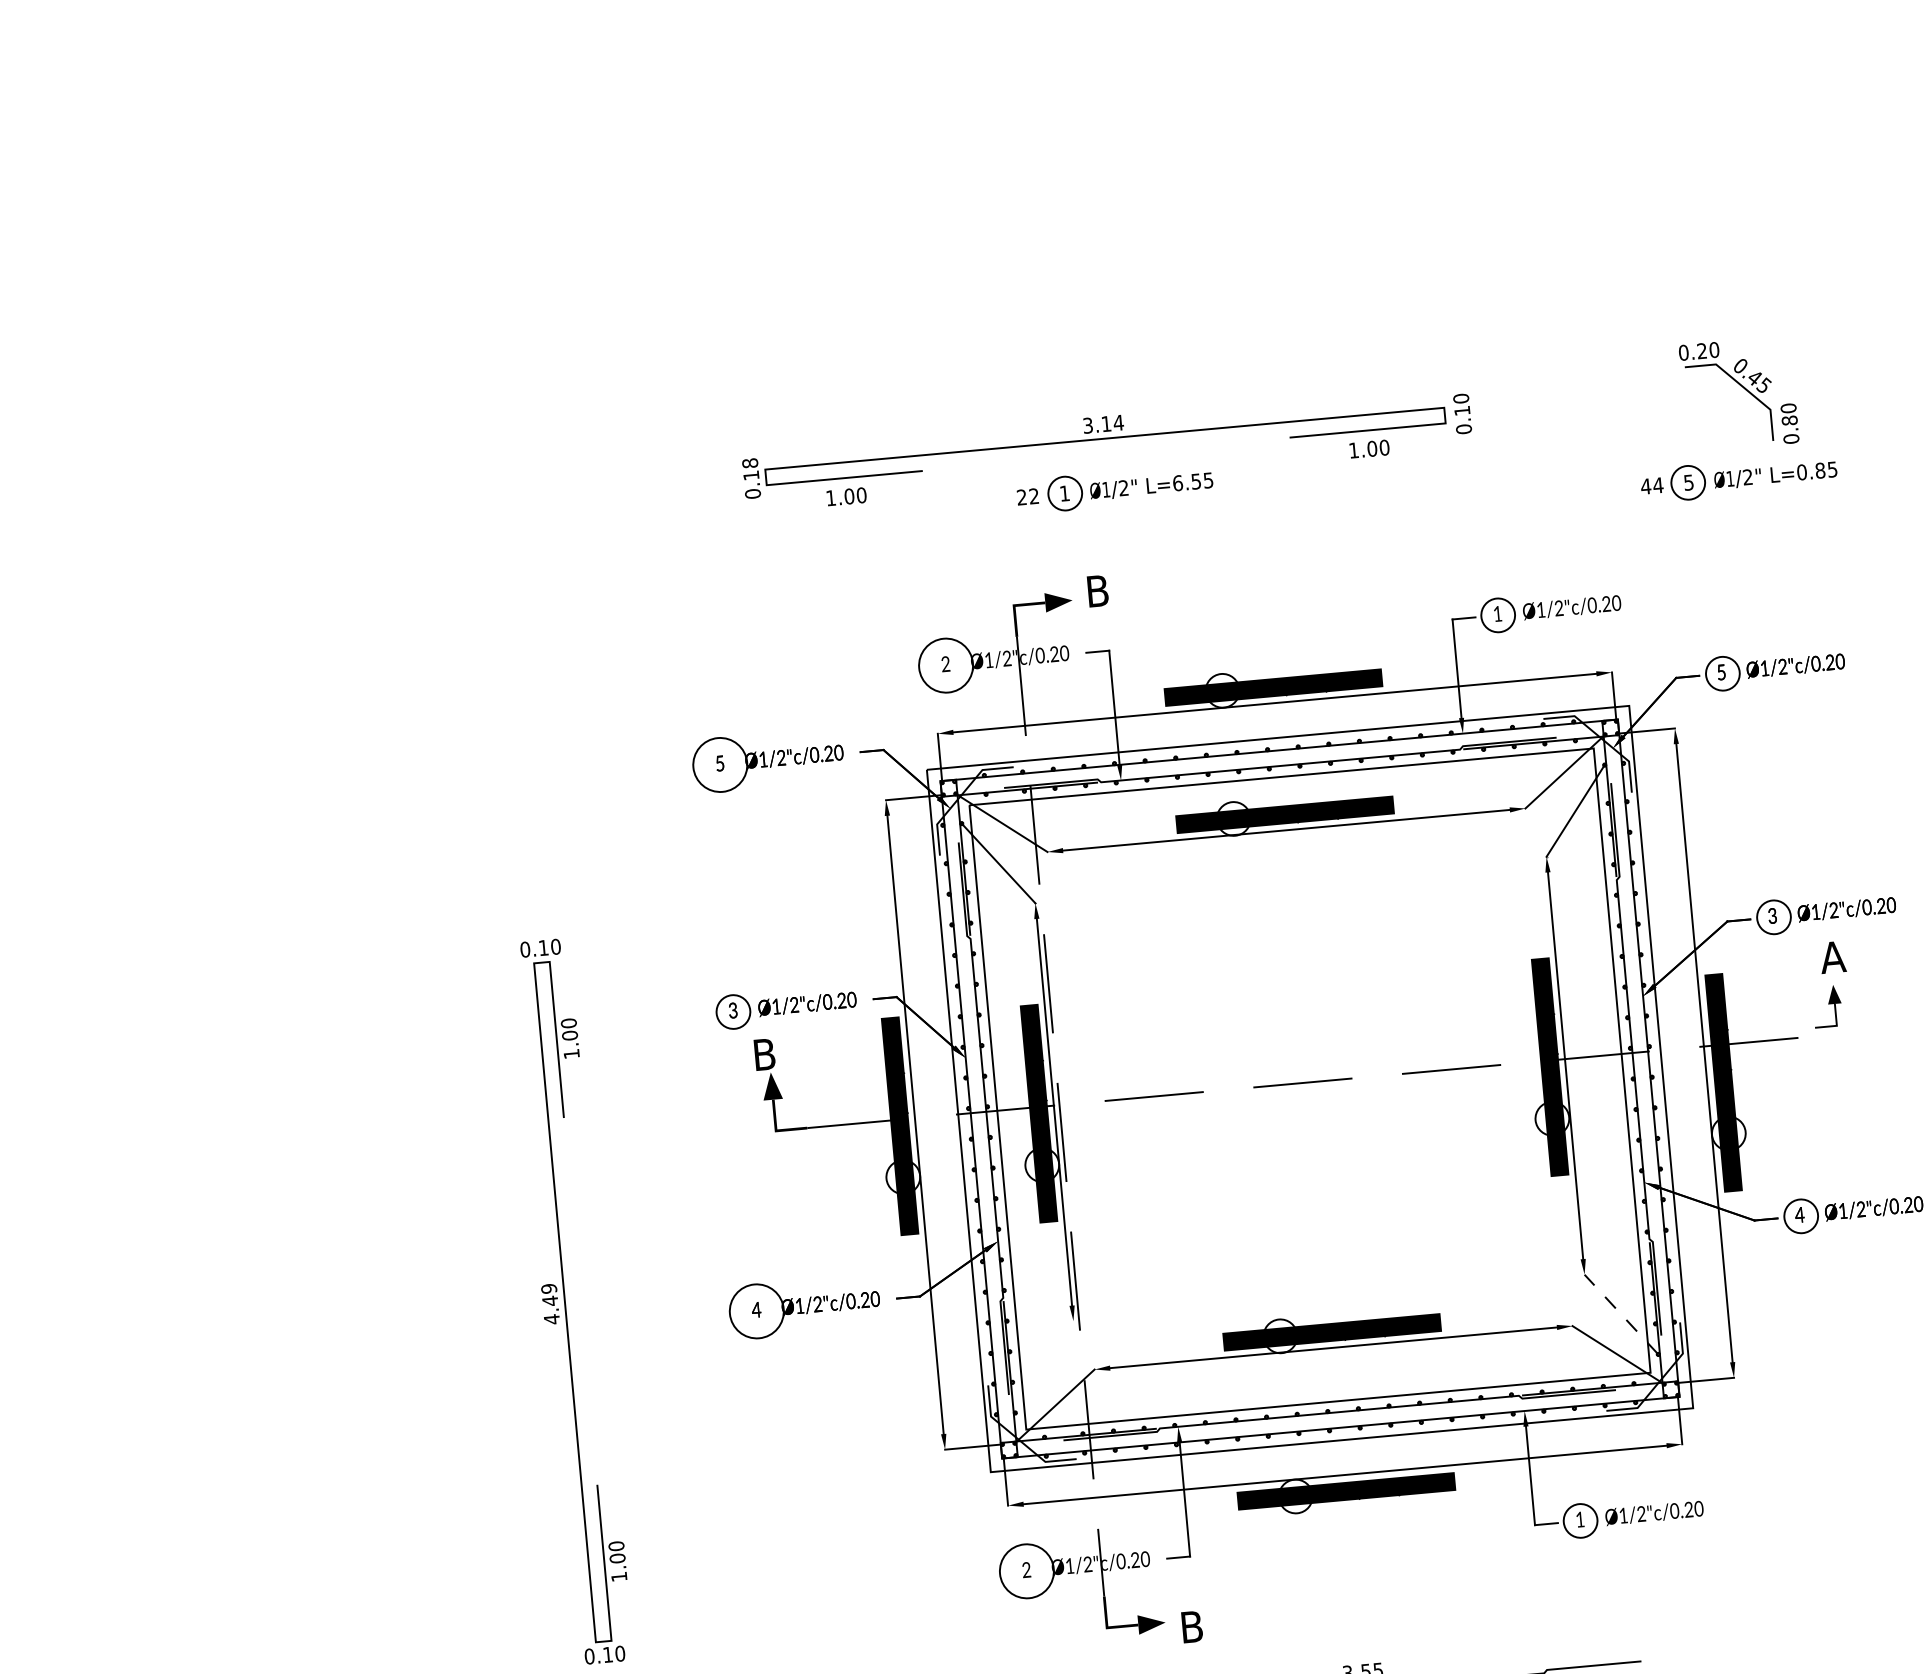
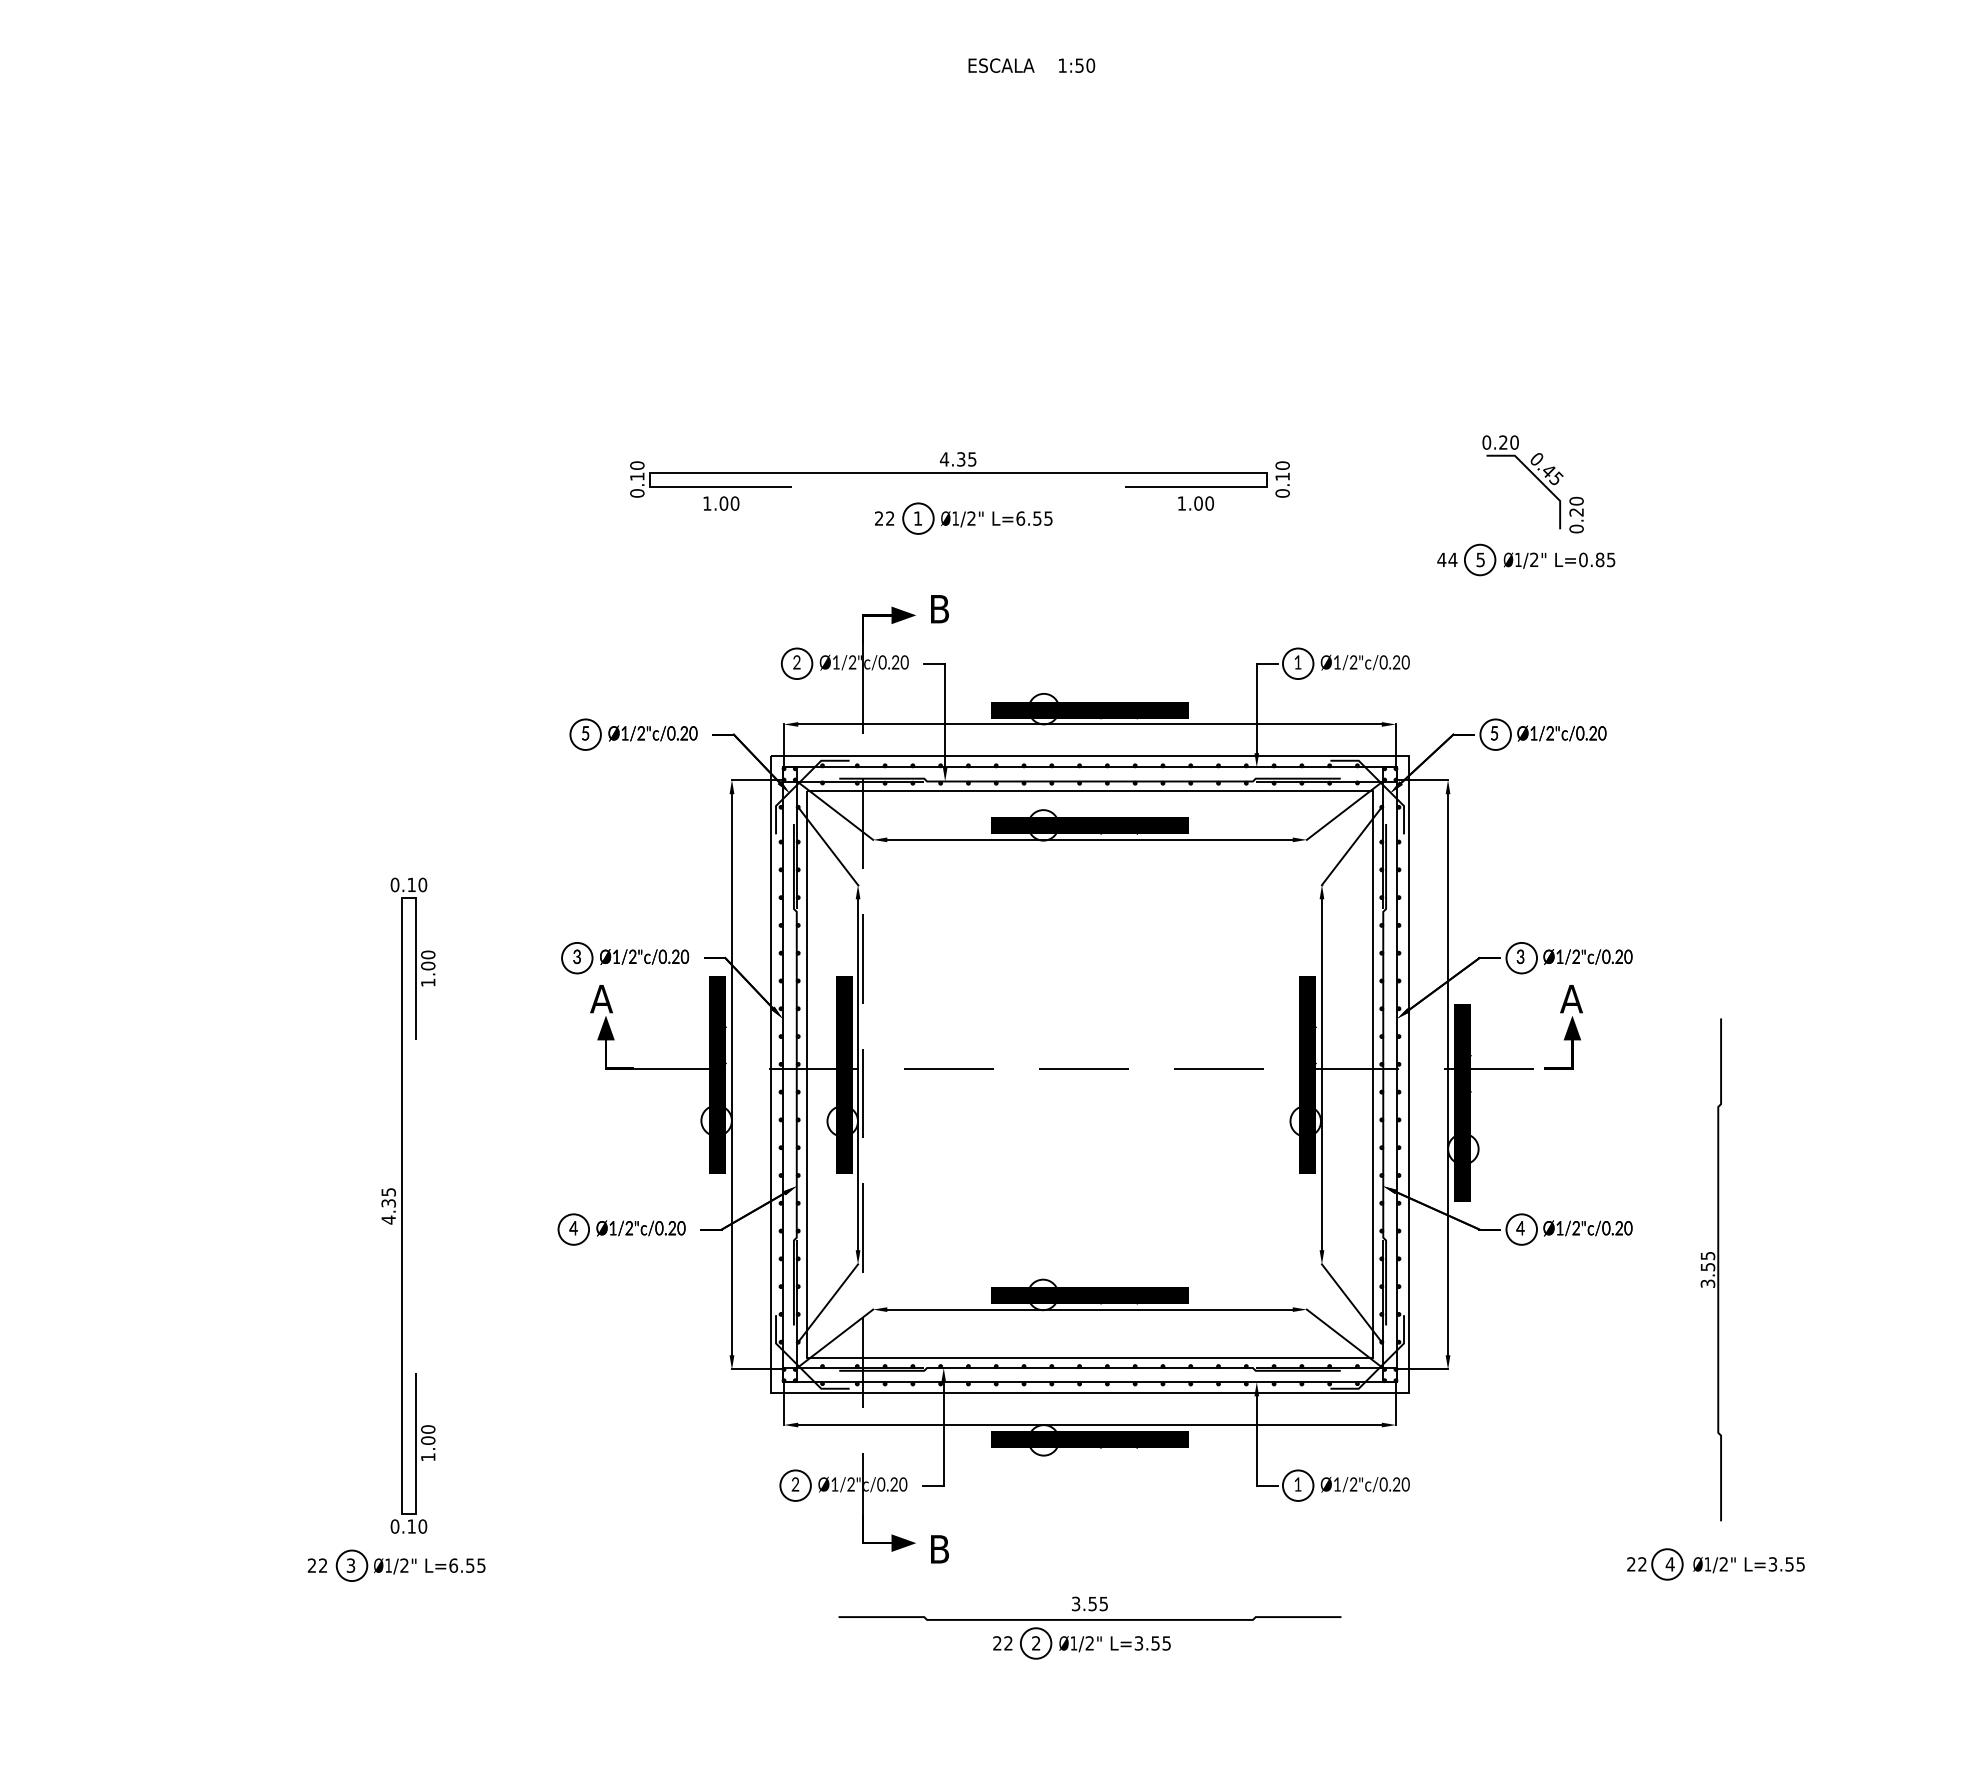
text: (1789, 420) -> (1576, 512), 0.80 -> 0.20
text: (1103, 424) -> (958, 459), 3.14 -> 4.35
text: (750, 463) -> (637, 465), 0.18 -> 0.10
circle: (945, 665) -> (796, 663), size x0.62
circle: (720, 764) -> (585, 734), size x0.62
part: (1827, 1006) -> (1562, 1042), size x1.43
text: (764, 1055) -> (601, 999), B -> A
text: (549, 1294) -> (388, 1197), 4.49 -> 4.35
circle: (756, 1311) -> (573, 1229), size x0.62
line: (1620, 1313) -> (1351, 1302), dashed -> solid
line: (1044, 1367) -> (828, 1303), added
circle: (1026, 1571) -> (795, 1485), size x0.62

